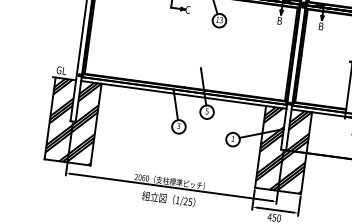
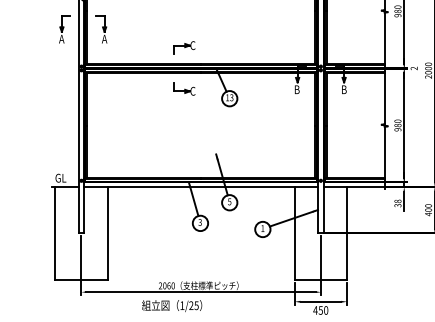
hatch: (73, 120) -> (81, 232), removed
hatch: (283, 149) -> (320, 232), removed
text: (169, 199) -> (172, 306), moved

